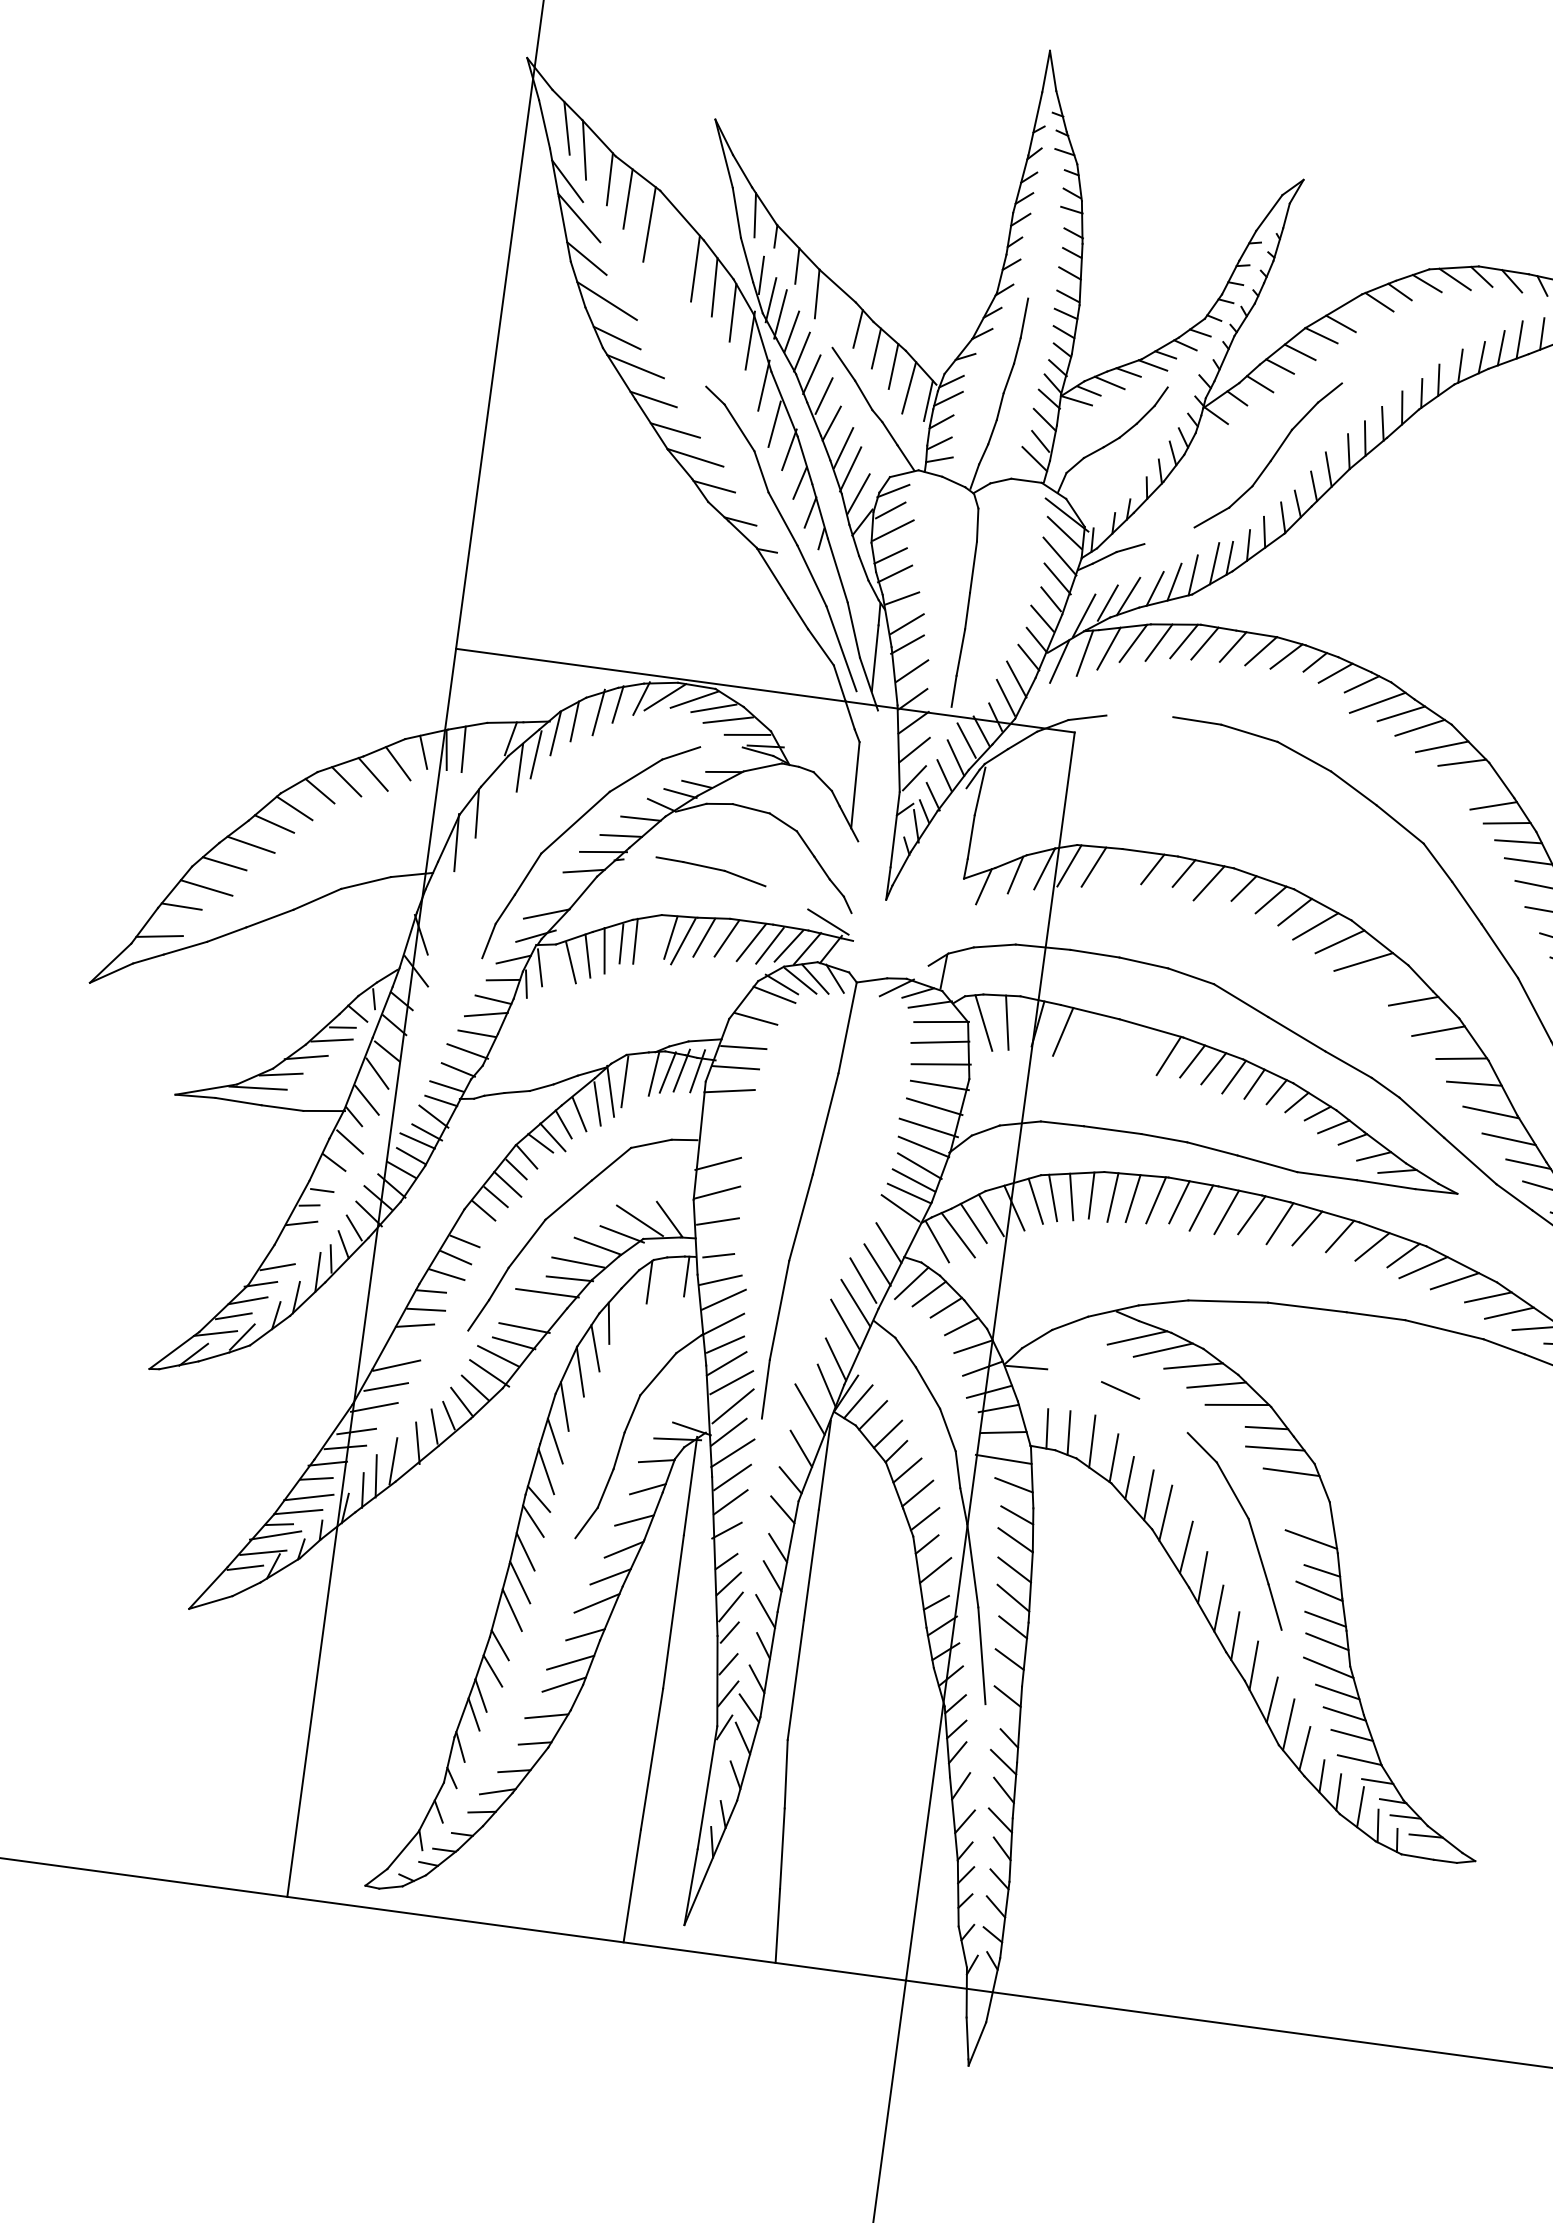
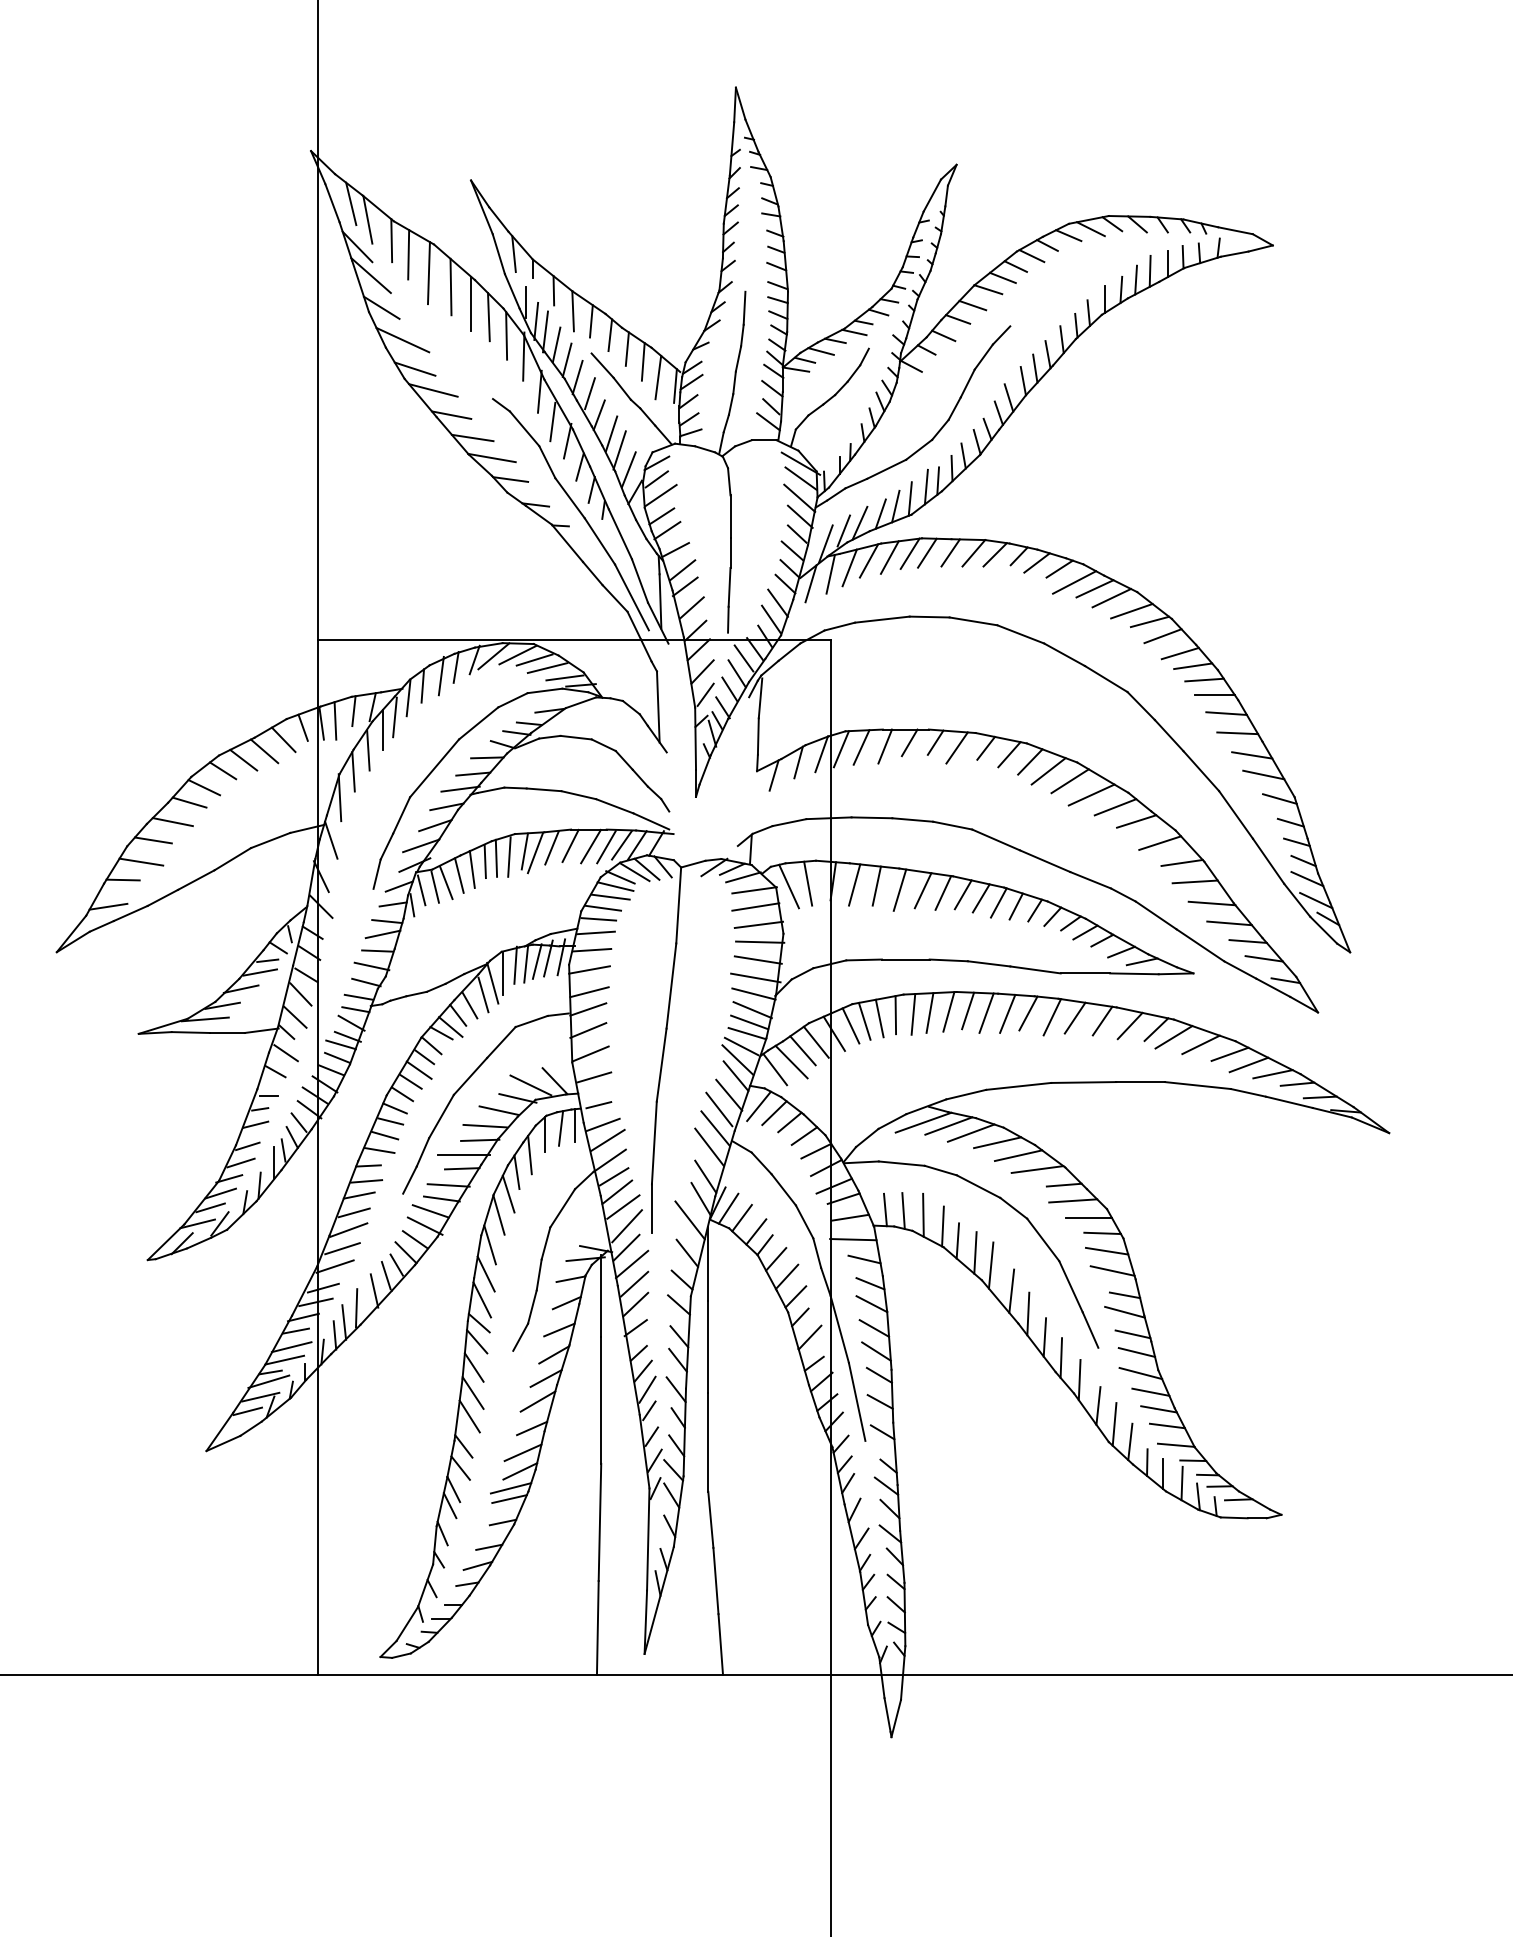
line: (673, 244) -> (450, 286), added
line: (837, 309) -> (591, 321), added
line: (1358, 312) -> (1015, 266), added
line: (1169, 534) -> (886, 468), added
line: (1140, 716) -> (882, 619), added
line: (487, 740) -> (353, 711), added
line: (720, 746) -> (544, 690), added
line: (1475, 782) -> (1162, 636), added
line: (498, 790) -> (368, 750), added
line: (639, 857) -> (490, 789), added
line: (1122, 869) -> (885, 746), added
line: (439, 891) -> (331, 839), added
line: (567, 891) -> (435, 825), added
line: (786, 898) -> (614, 806), added
line: (651, 941) -> (509, 856), added
line: (556, 965) -> (434, 886), added
line: (1390, 980) -> (1115, 807), added
line: (766, 1005) -> (610, 896), added
line: (748, 1031) -> (598, 919), added
line: (1089, 1036) -> (876, 885), added
line: (1116, 1044) -> (899, 889), added
line: (1144, 1049) -> (922, 890), added
line: (641, 1072) -> (515, 964), added
line: (725, 1118) -> (589, 992), added
line: (721, 1138) -> (588, 1009), added
line: (893, 1223) -> (737, 1059), added
line: (471, 1226) -> (394, 1108), added
line: (288, 1248) -> (247, 1146), added
line: (669, 1277) -> (561, 1128), added
line: (627, 1303) -> (529, 1154), added
line: (542, 1309) -> (461, 1168), added
line: (1107, 1329) -> (923, 1122), added
line: (405, 1345) -> (353, 1212), added
line: (1074, 1375) -> (901, 1163), added
line: (1163, 1415) -> (978, 1186), added
line: (1305, 1492) -> (1102, 1233), added
line: (1307, 1513) -> (1106, 1250), added
line: (549, 1703) -> (510, 1488), added

